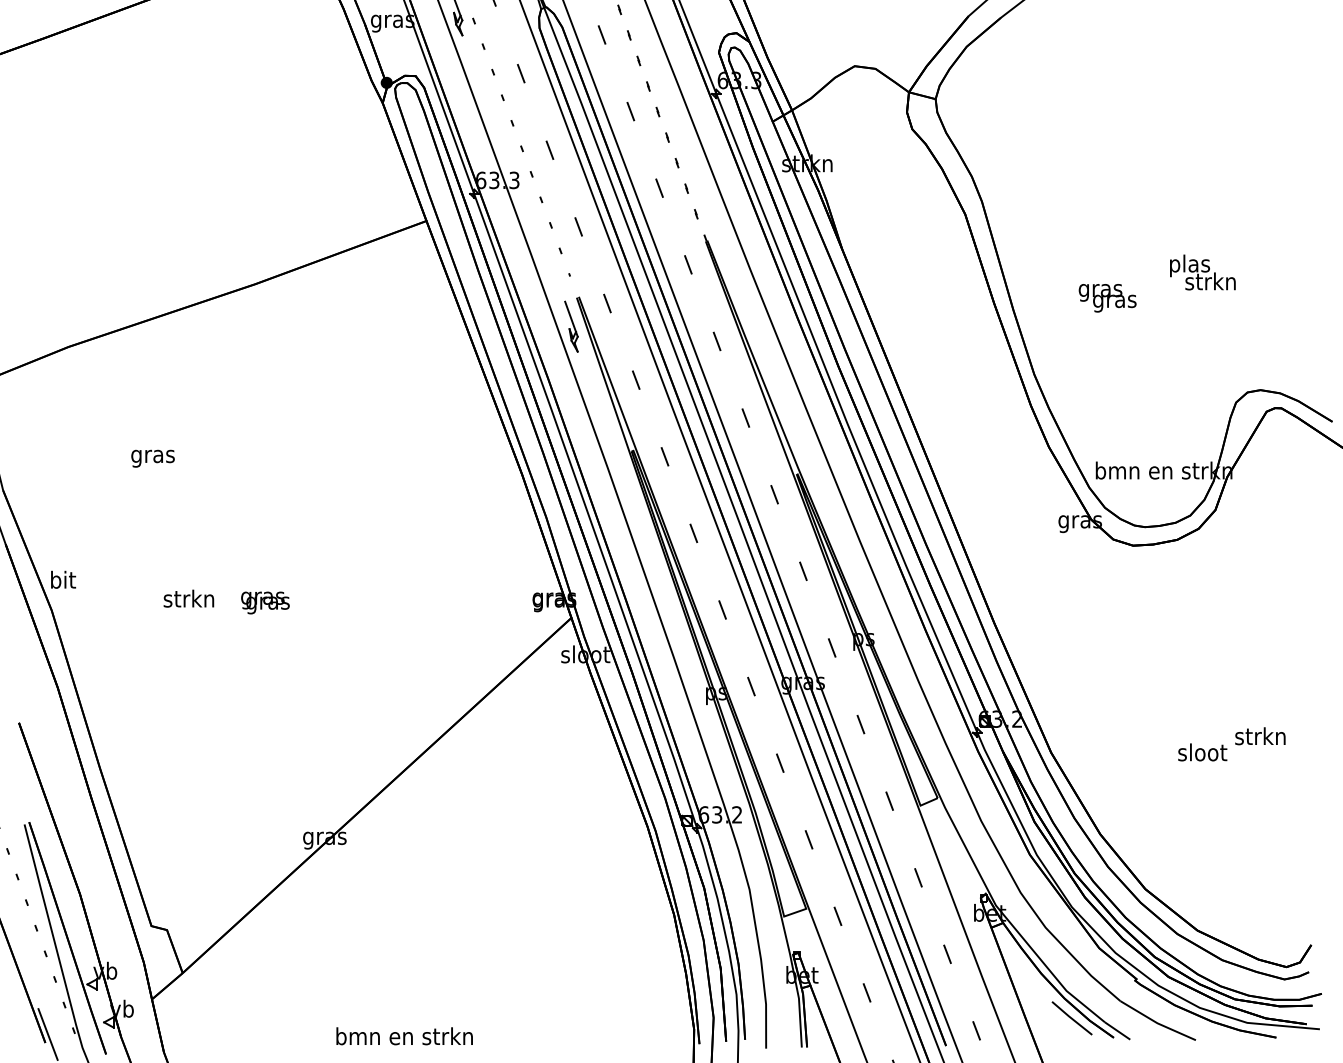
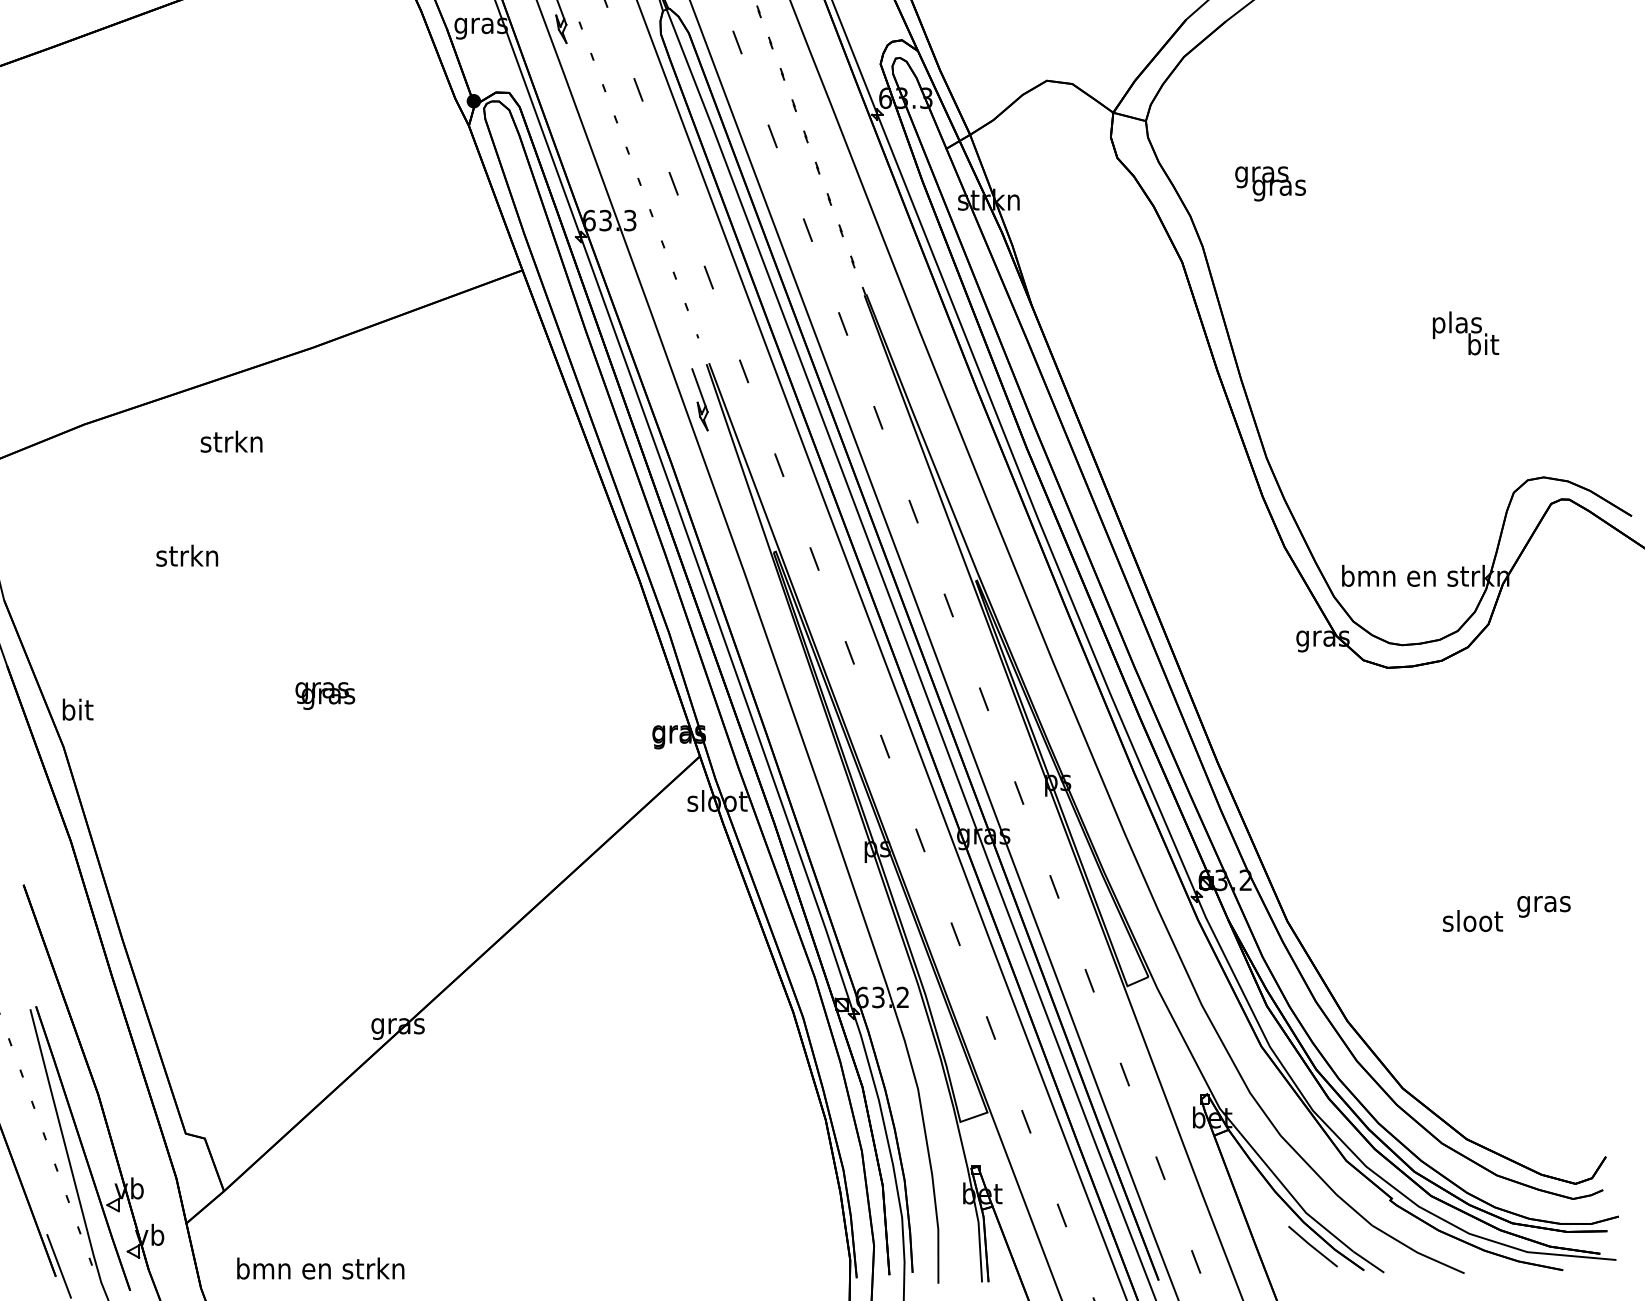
text: (1210, 281) -> (1482, 344), strkn -> bit
text: (1107, 297) -> (1270, 183), moved
text: (152, 456) -> (187, 558), gras -> strkn
text: (188, 598) -> (231, 441), moved
text: (265, 602) -> (325, 695), moved
text: (1260, 738) -> (1543, 903), strkn -> gras
text: (404, 1036) -> (320, 1268), moved

